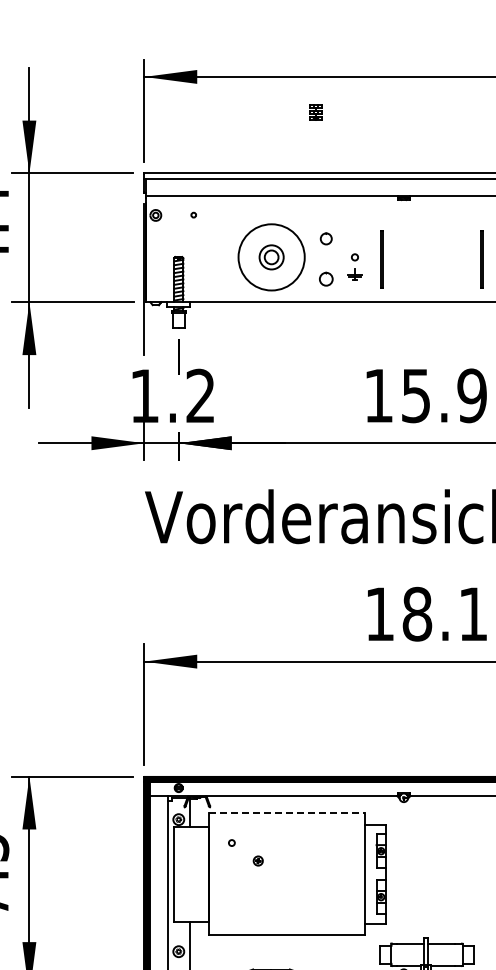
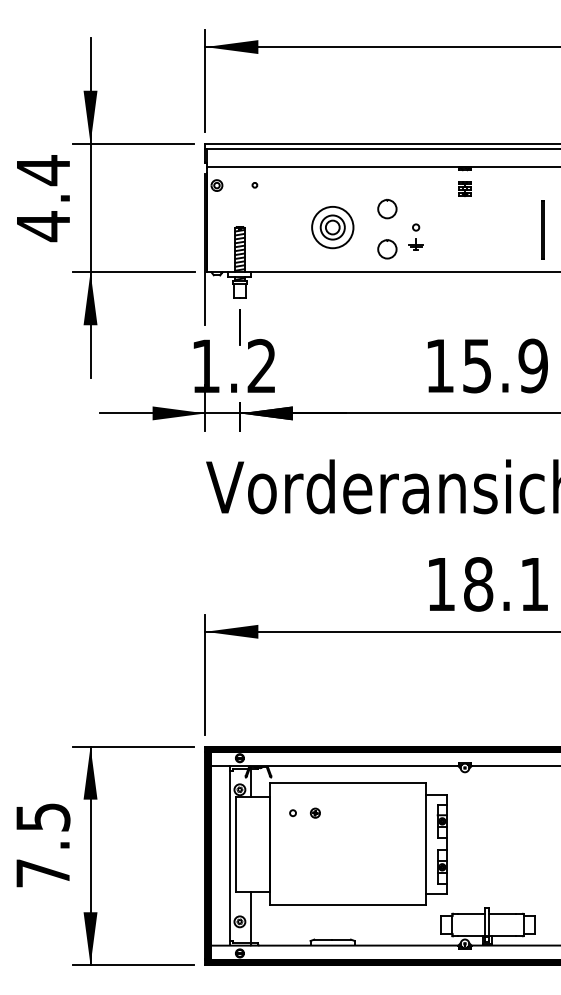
part: (315, 112) -> (464, 188), moved
part: (326, 238) -> (387, 208), size x1.67
circle: (271, 257) -> (332, 227), size x0.62
line: (381, 259) -> (442, 229), removed
part: (326, 279) -> (387, 249), size x1.43
line: (286, 813) -> (347, 783), dashed -> solid
part: (258, 860) -> (315, 812), moved

